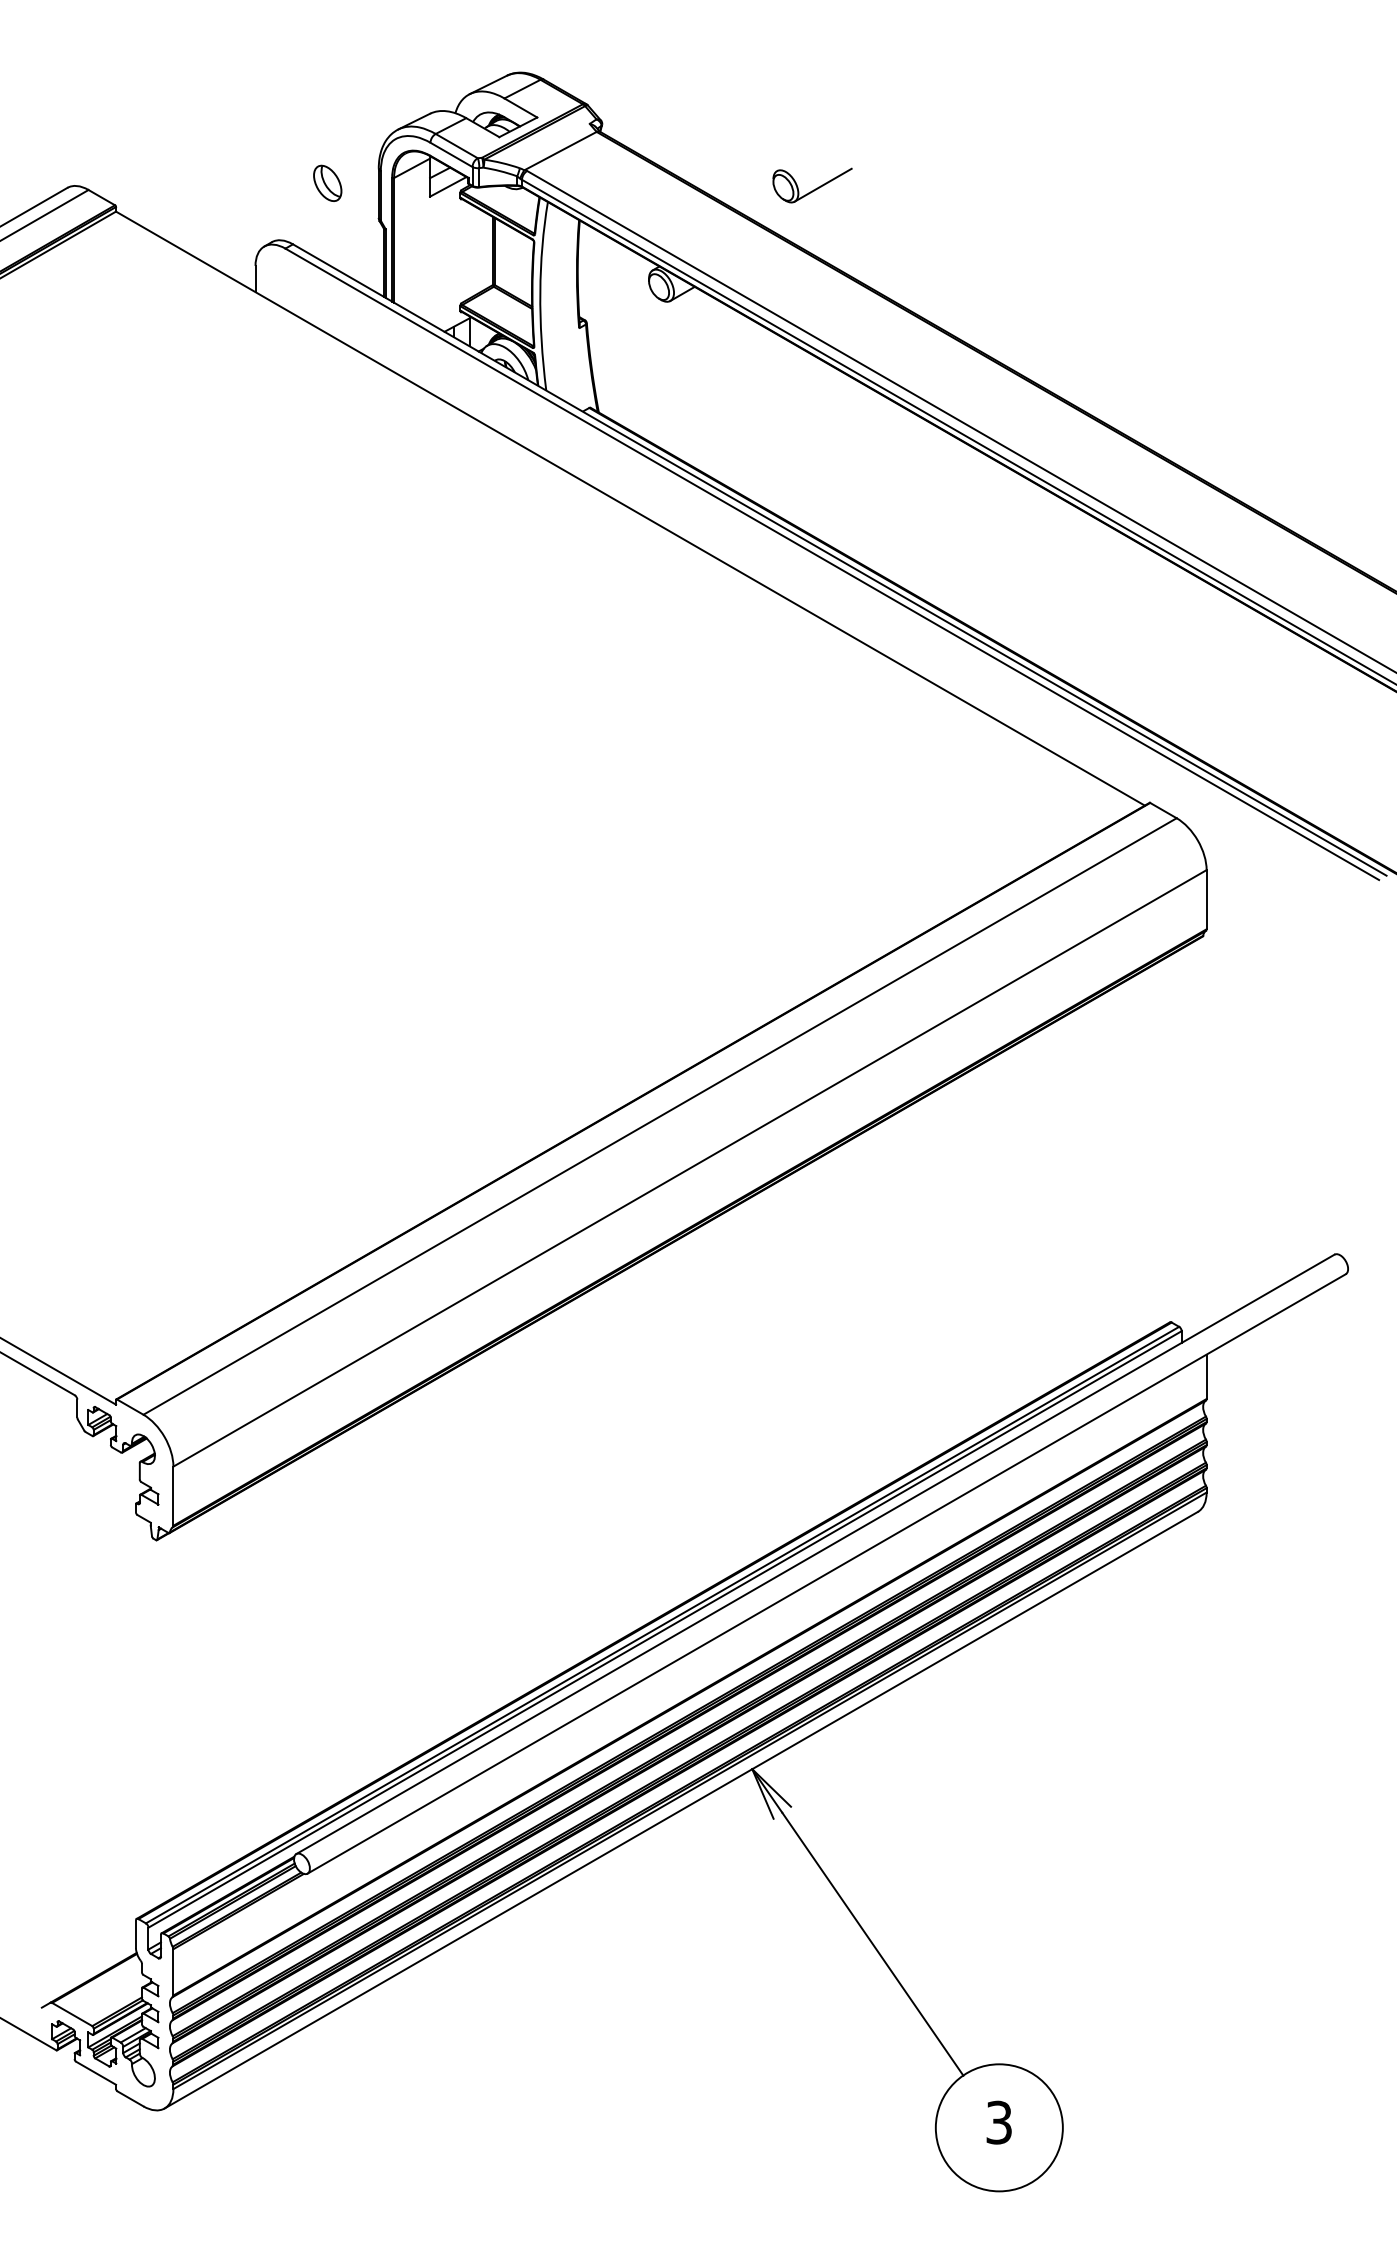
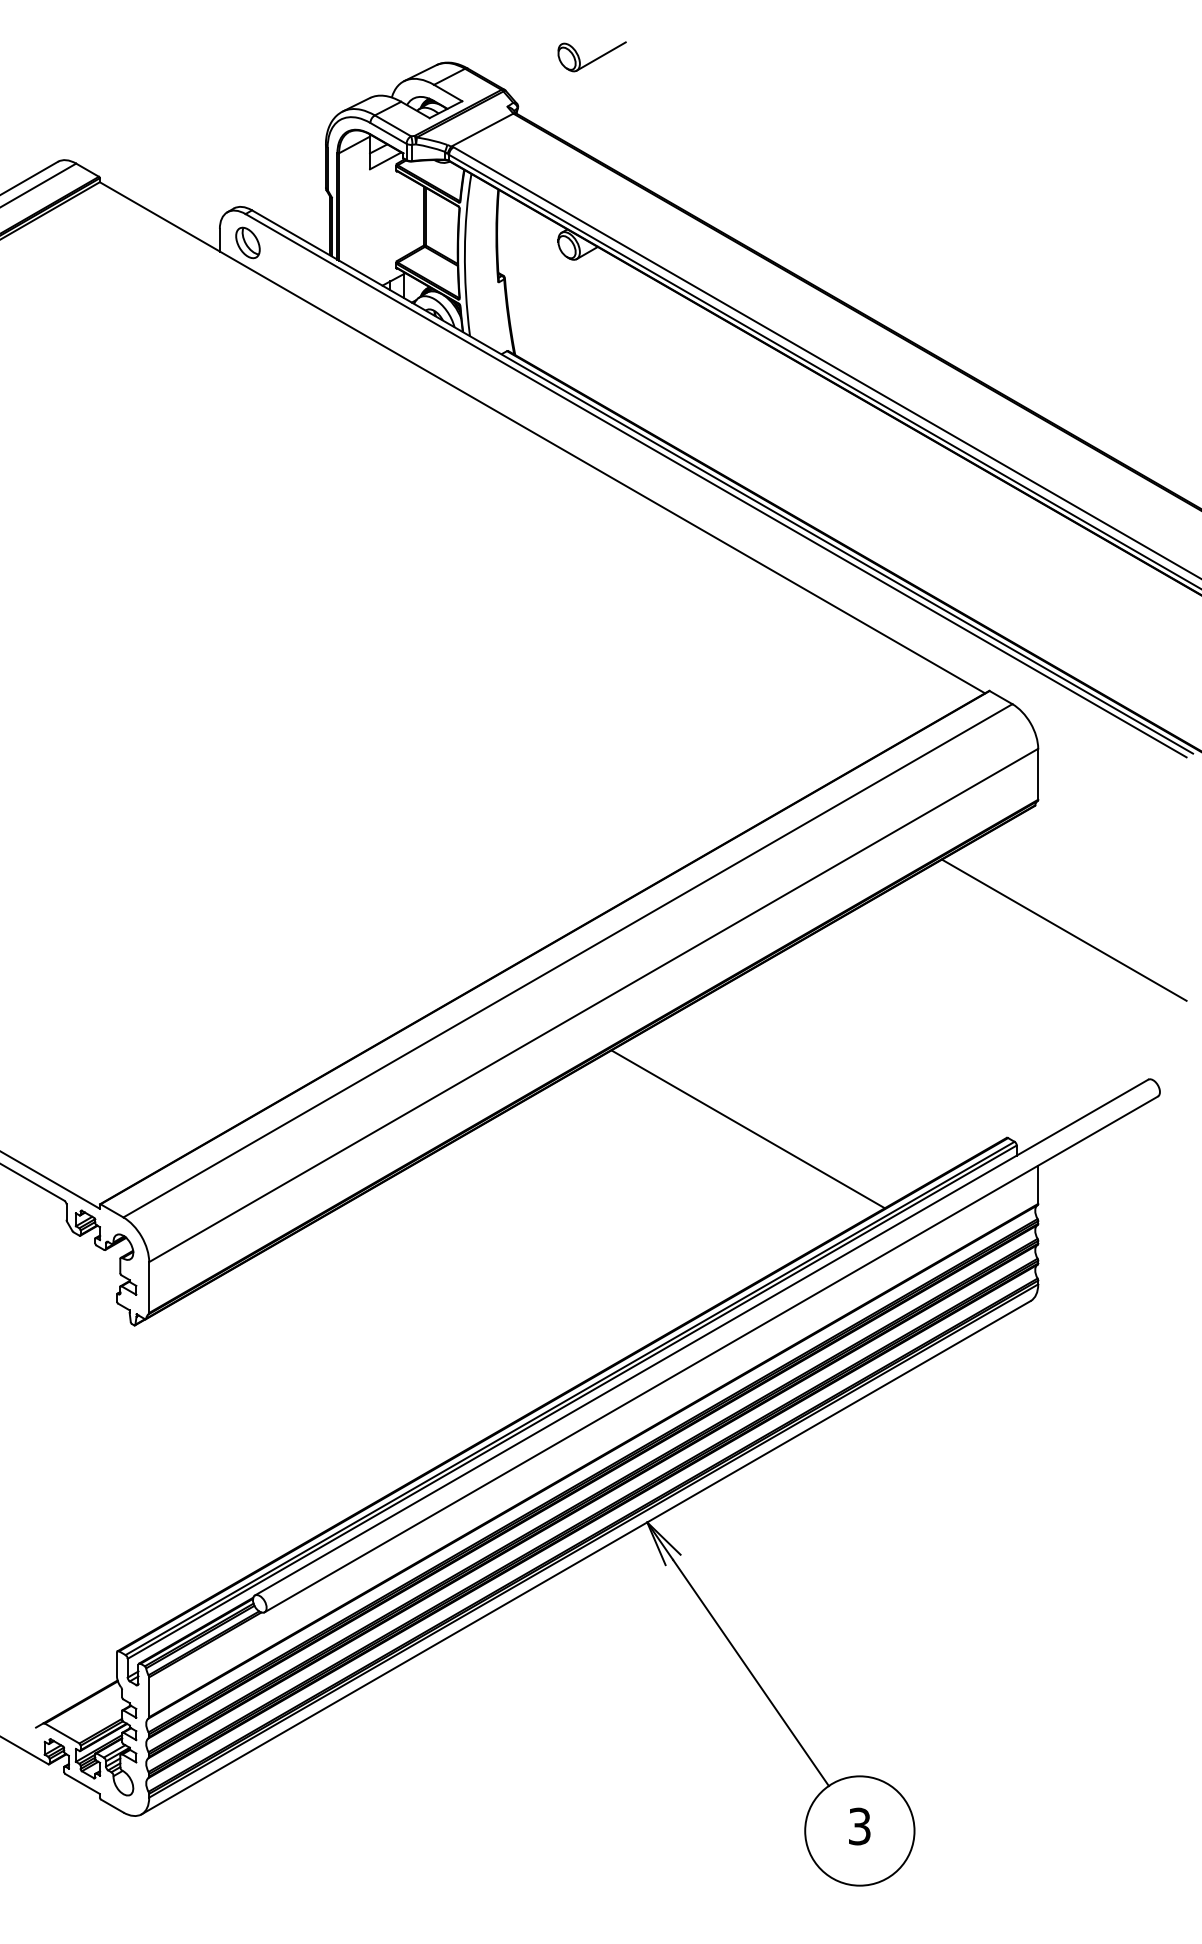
part: (327, 182) -> (247, 242), moved
part: (811, 185) -> (591, 56), moved
line: (1236, 1080) -> (1063, 929), added
line: (868, 1312) -> (747, 1129), added

